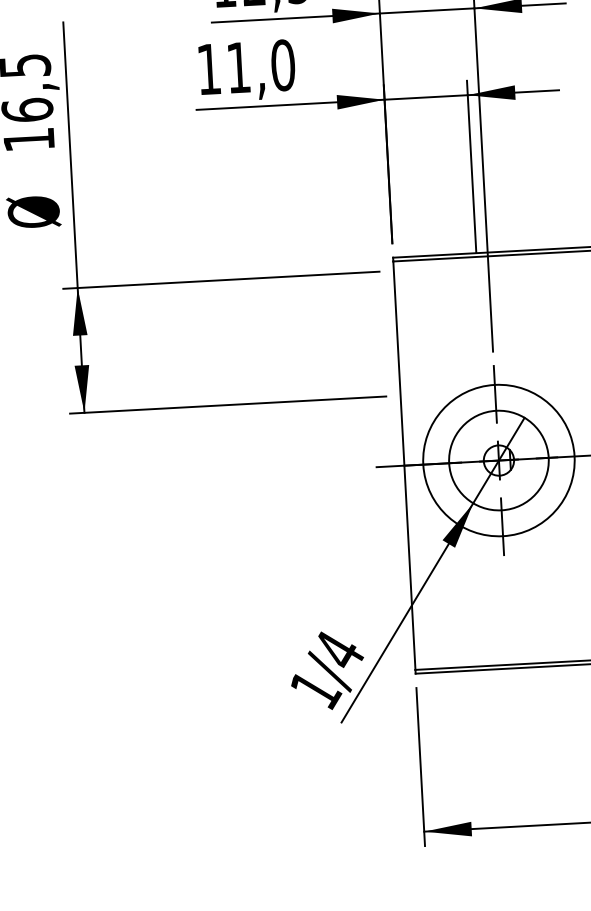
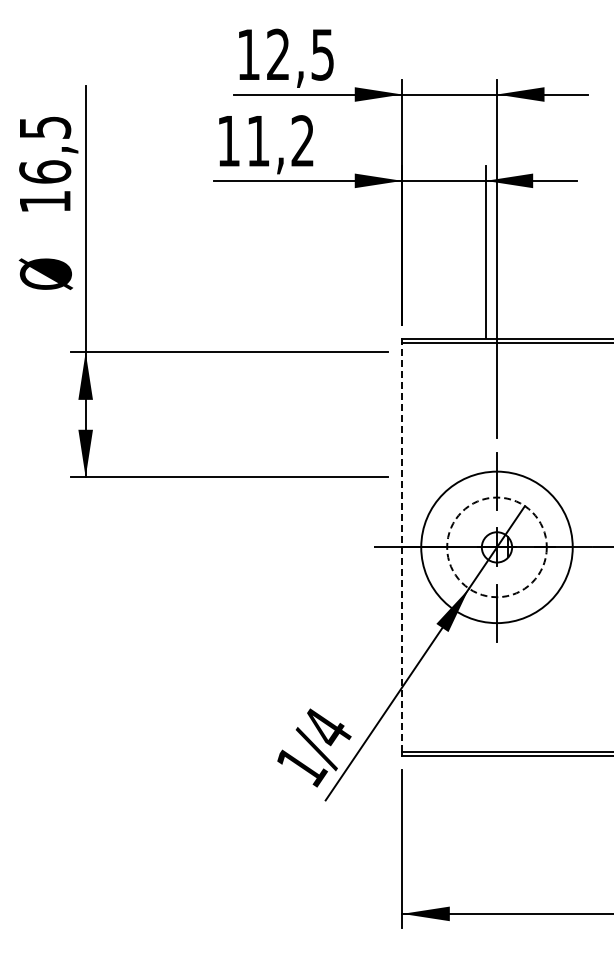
text: (282, 65) -> (302, 141), 11,0 -> 11,2
circle: (498, 460) -> (496, 547), solid -> dashed
line: (404, 465) -> (402, 547), solid -> dashed

